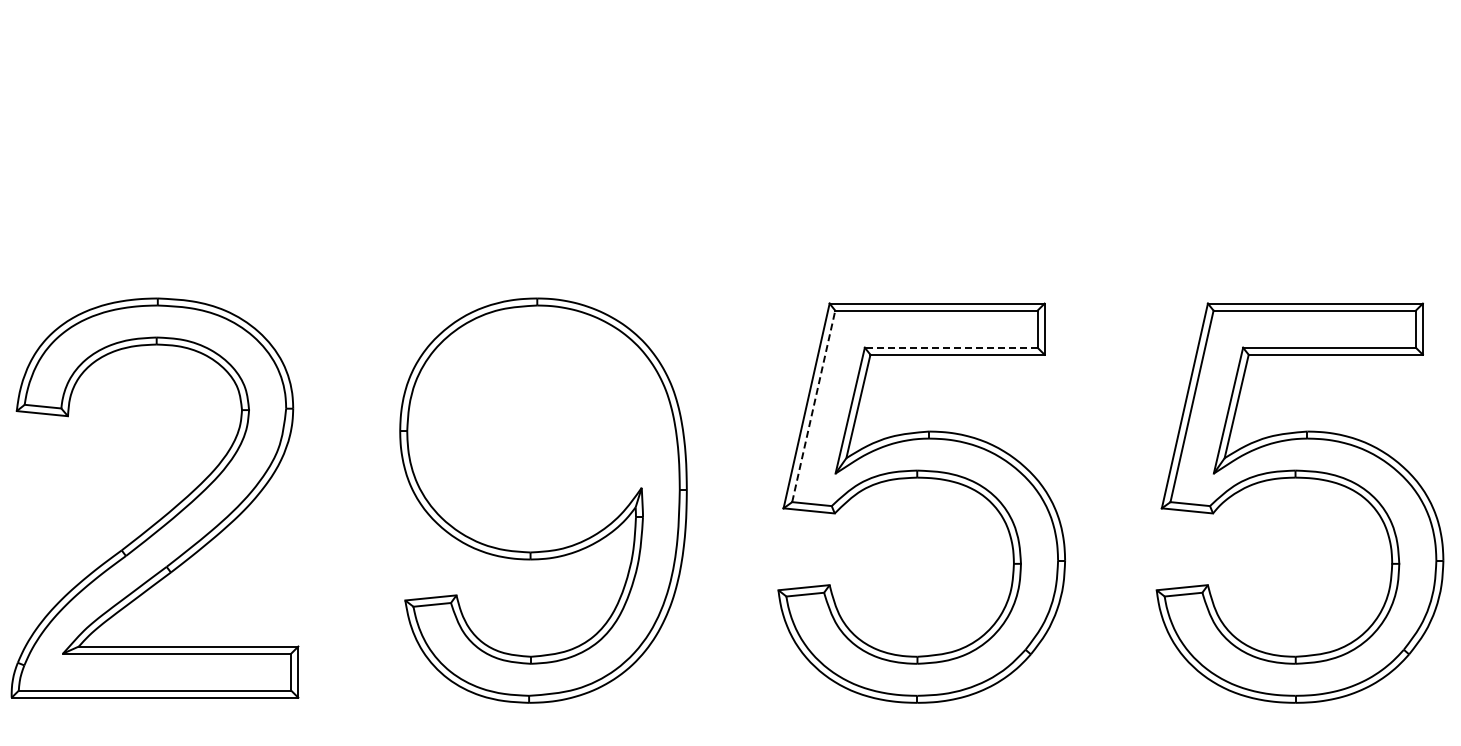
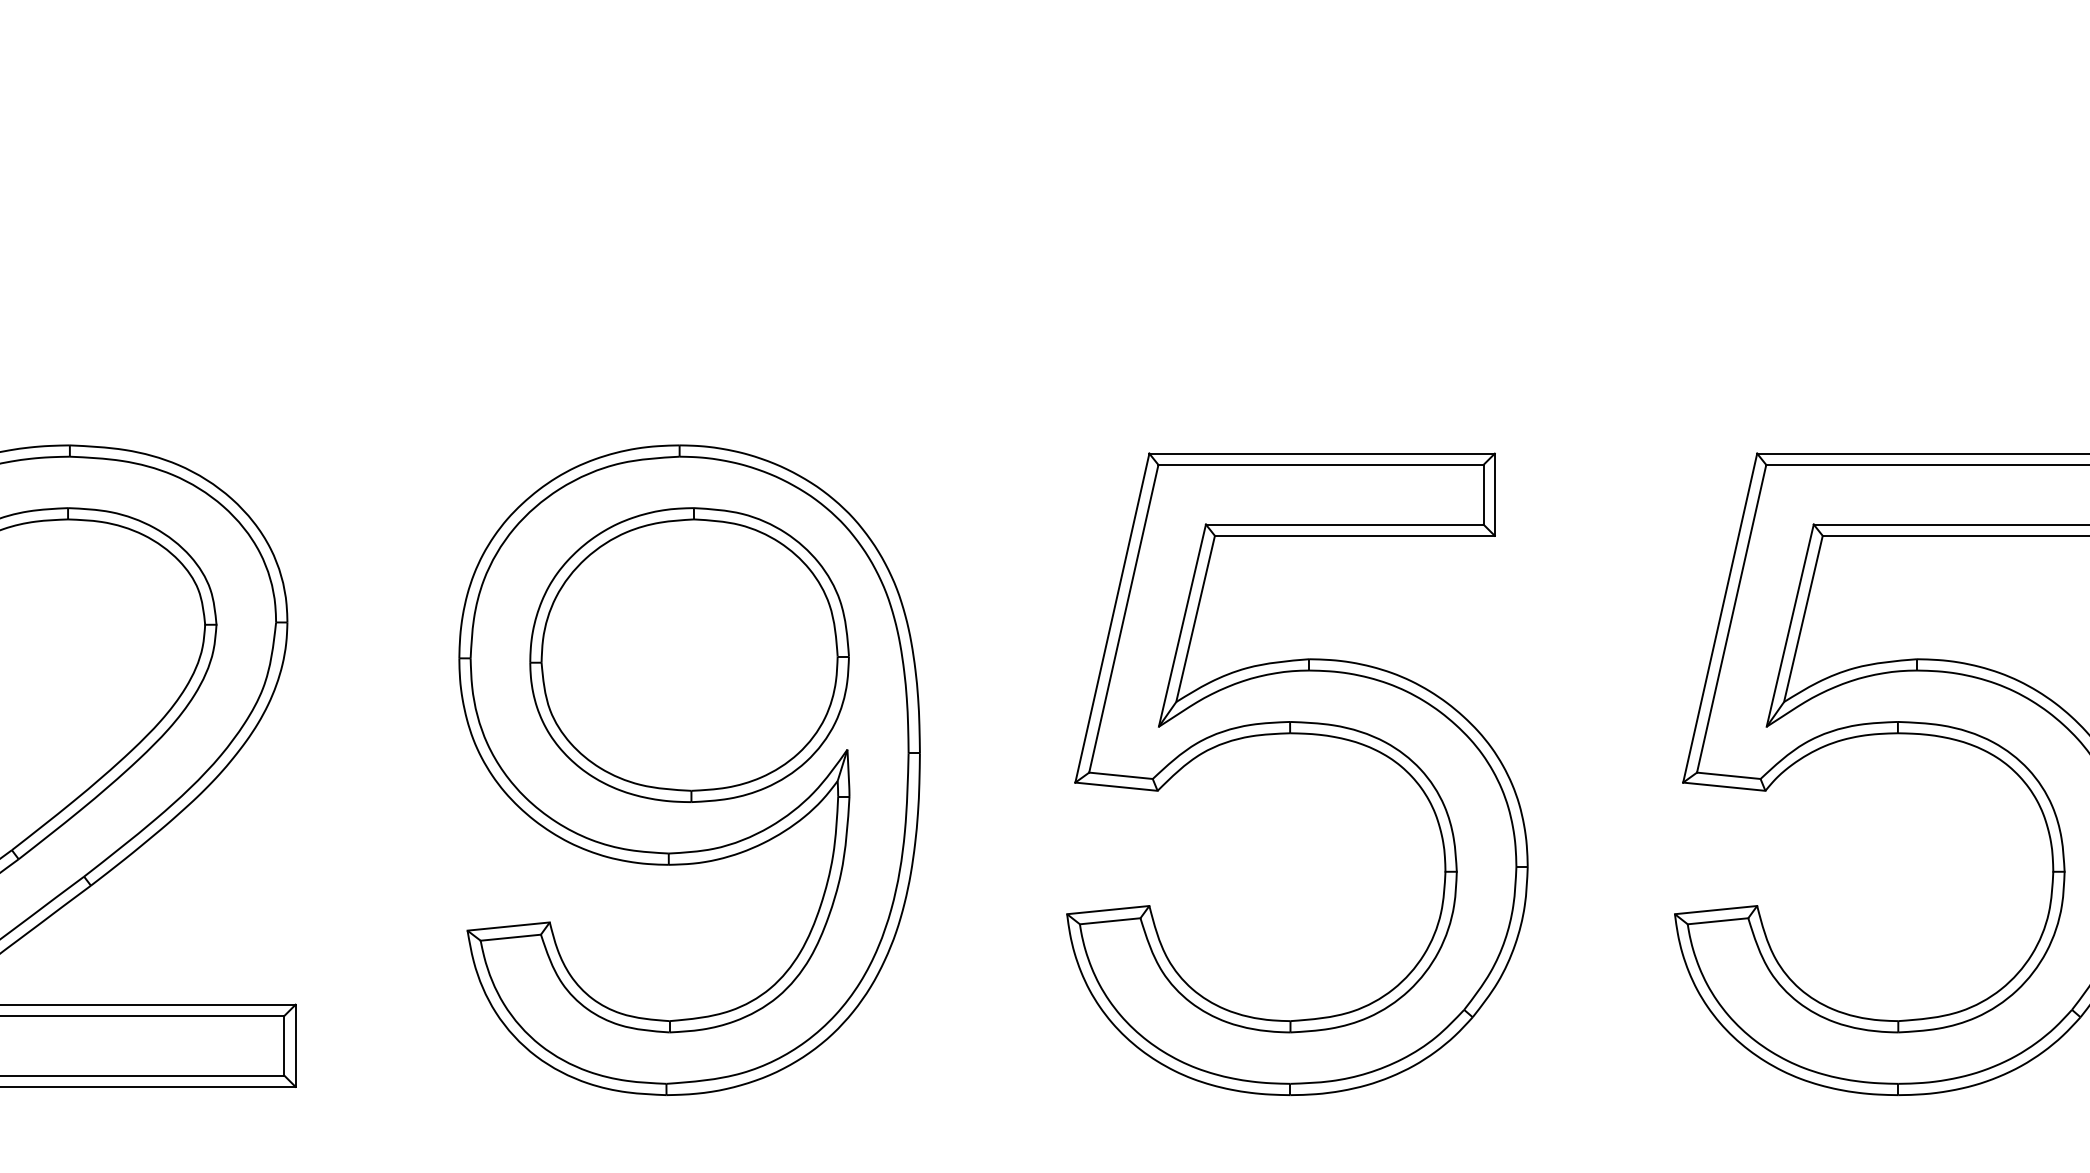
line: (950, 347) -> (1343, 524), dashed -> solid
line: (813, 405) -> (1123, 617), dashed -> solid
part: (543, 428) -> (689, 654), added

